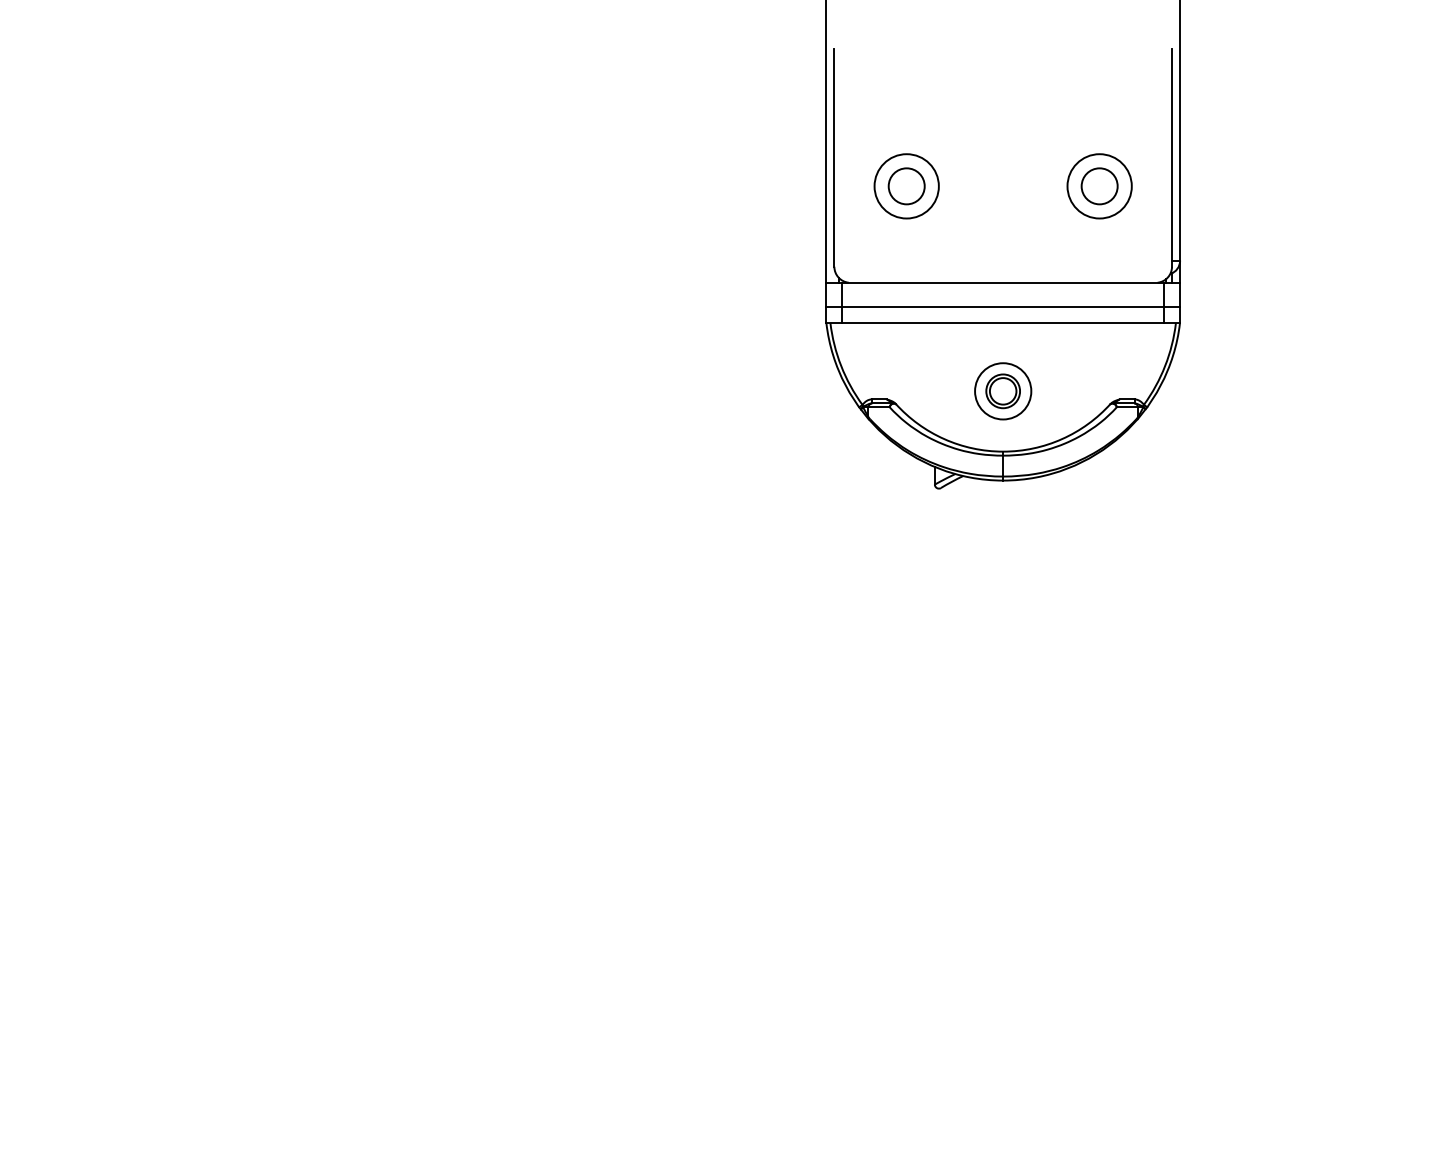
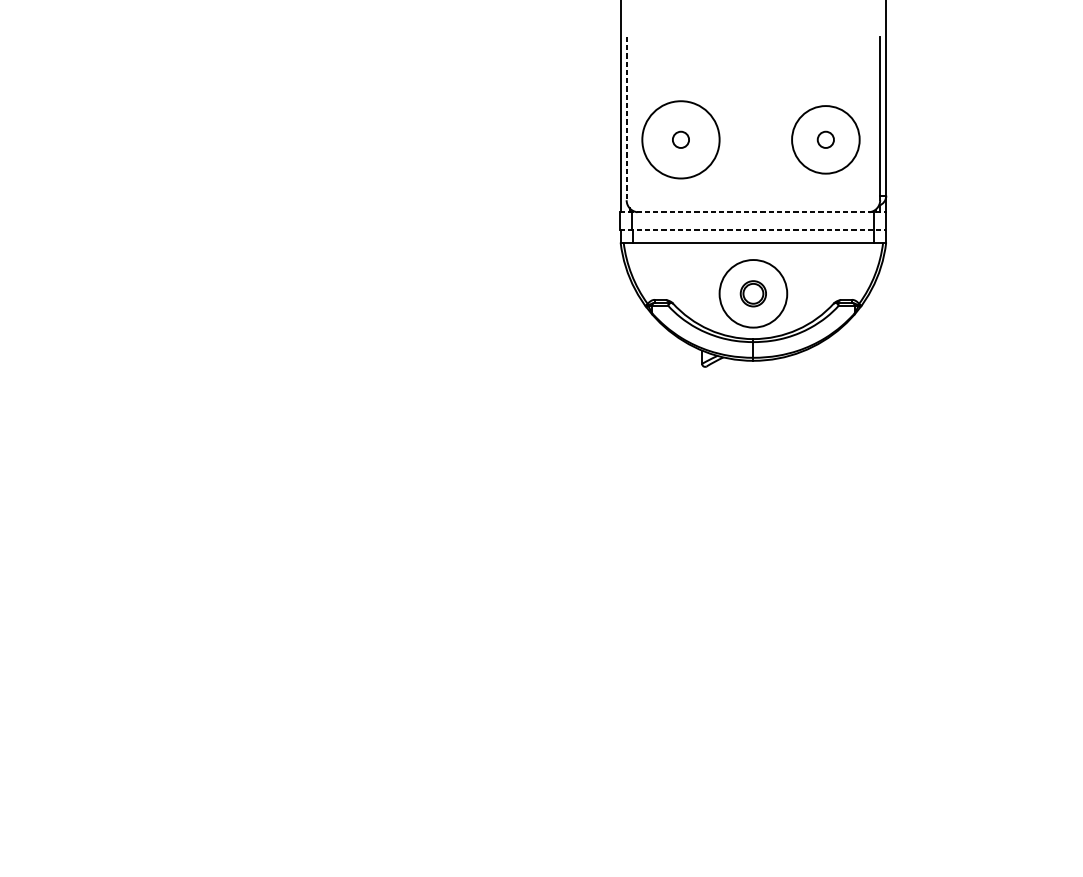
line: (834, 157) -> (626, 118), solid -> dashed
circle: (906, 186) -> (680, 139), size x0.6
circle: (906, 186) -> (680, 139), size x1.6
circle: (1099, 186) -> (825, 139), size x0.6
circle: (1099, 186) -> (825, 139), size x1.4
line: (1003, 282) -> (753, 212), solid -> dashed
line: (1003, 306) -> (753, 230), solid -> dashed
circle: (1003, 391) -> (753, 293), size x1.6

